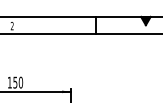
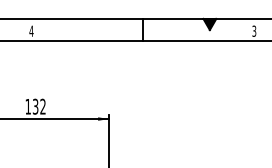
text: (12, 25) -> (31, 30), 2 -> 4
text: (18, 82) -> (39, 106), 150 -> 132

